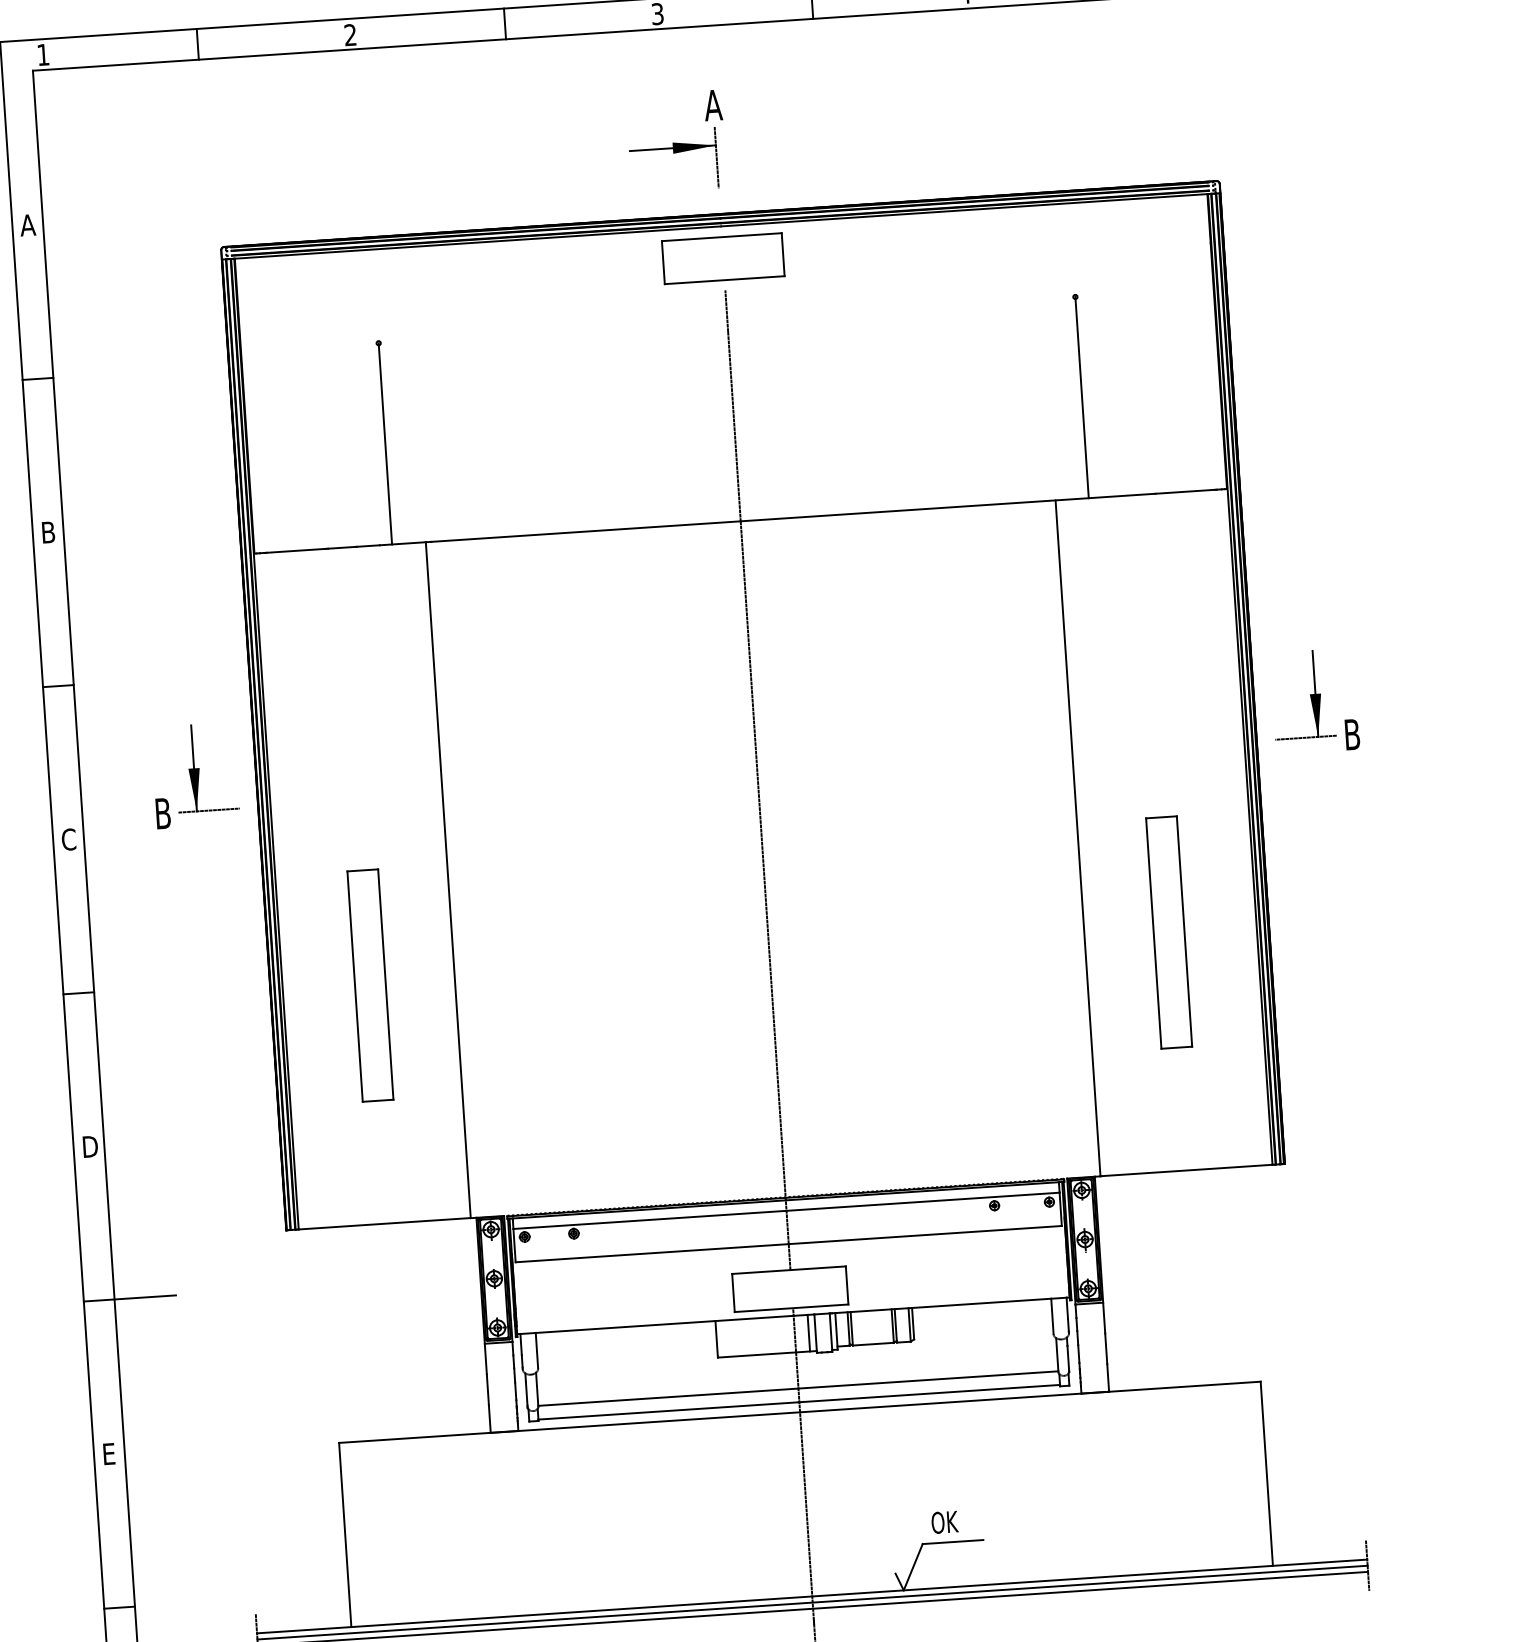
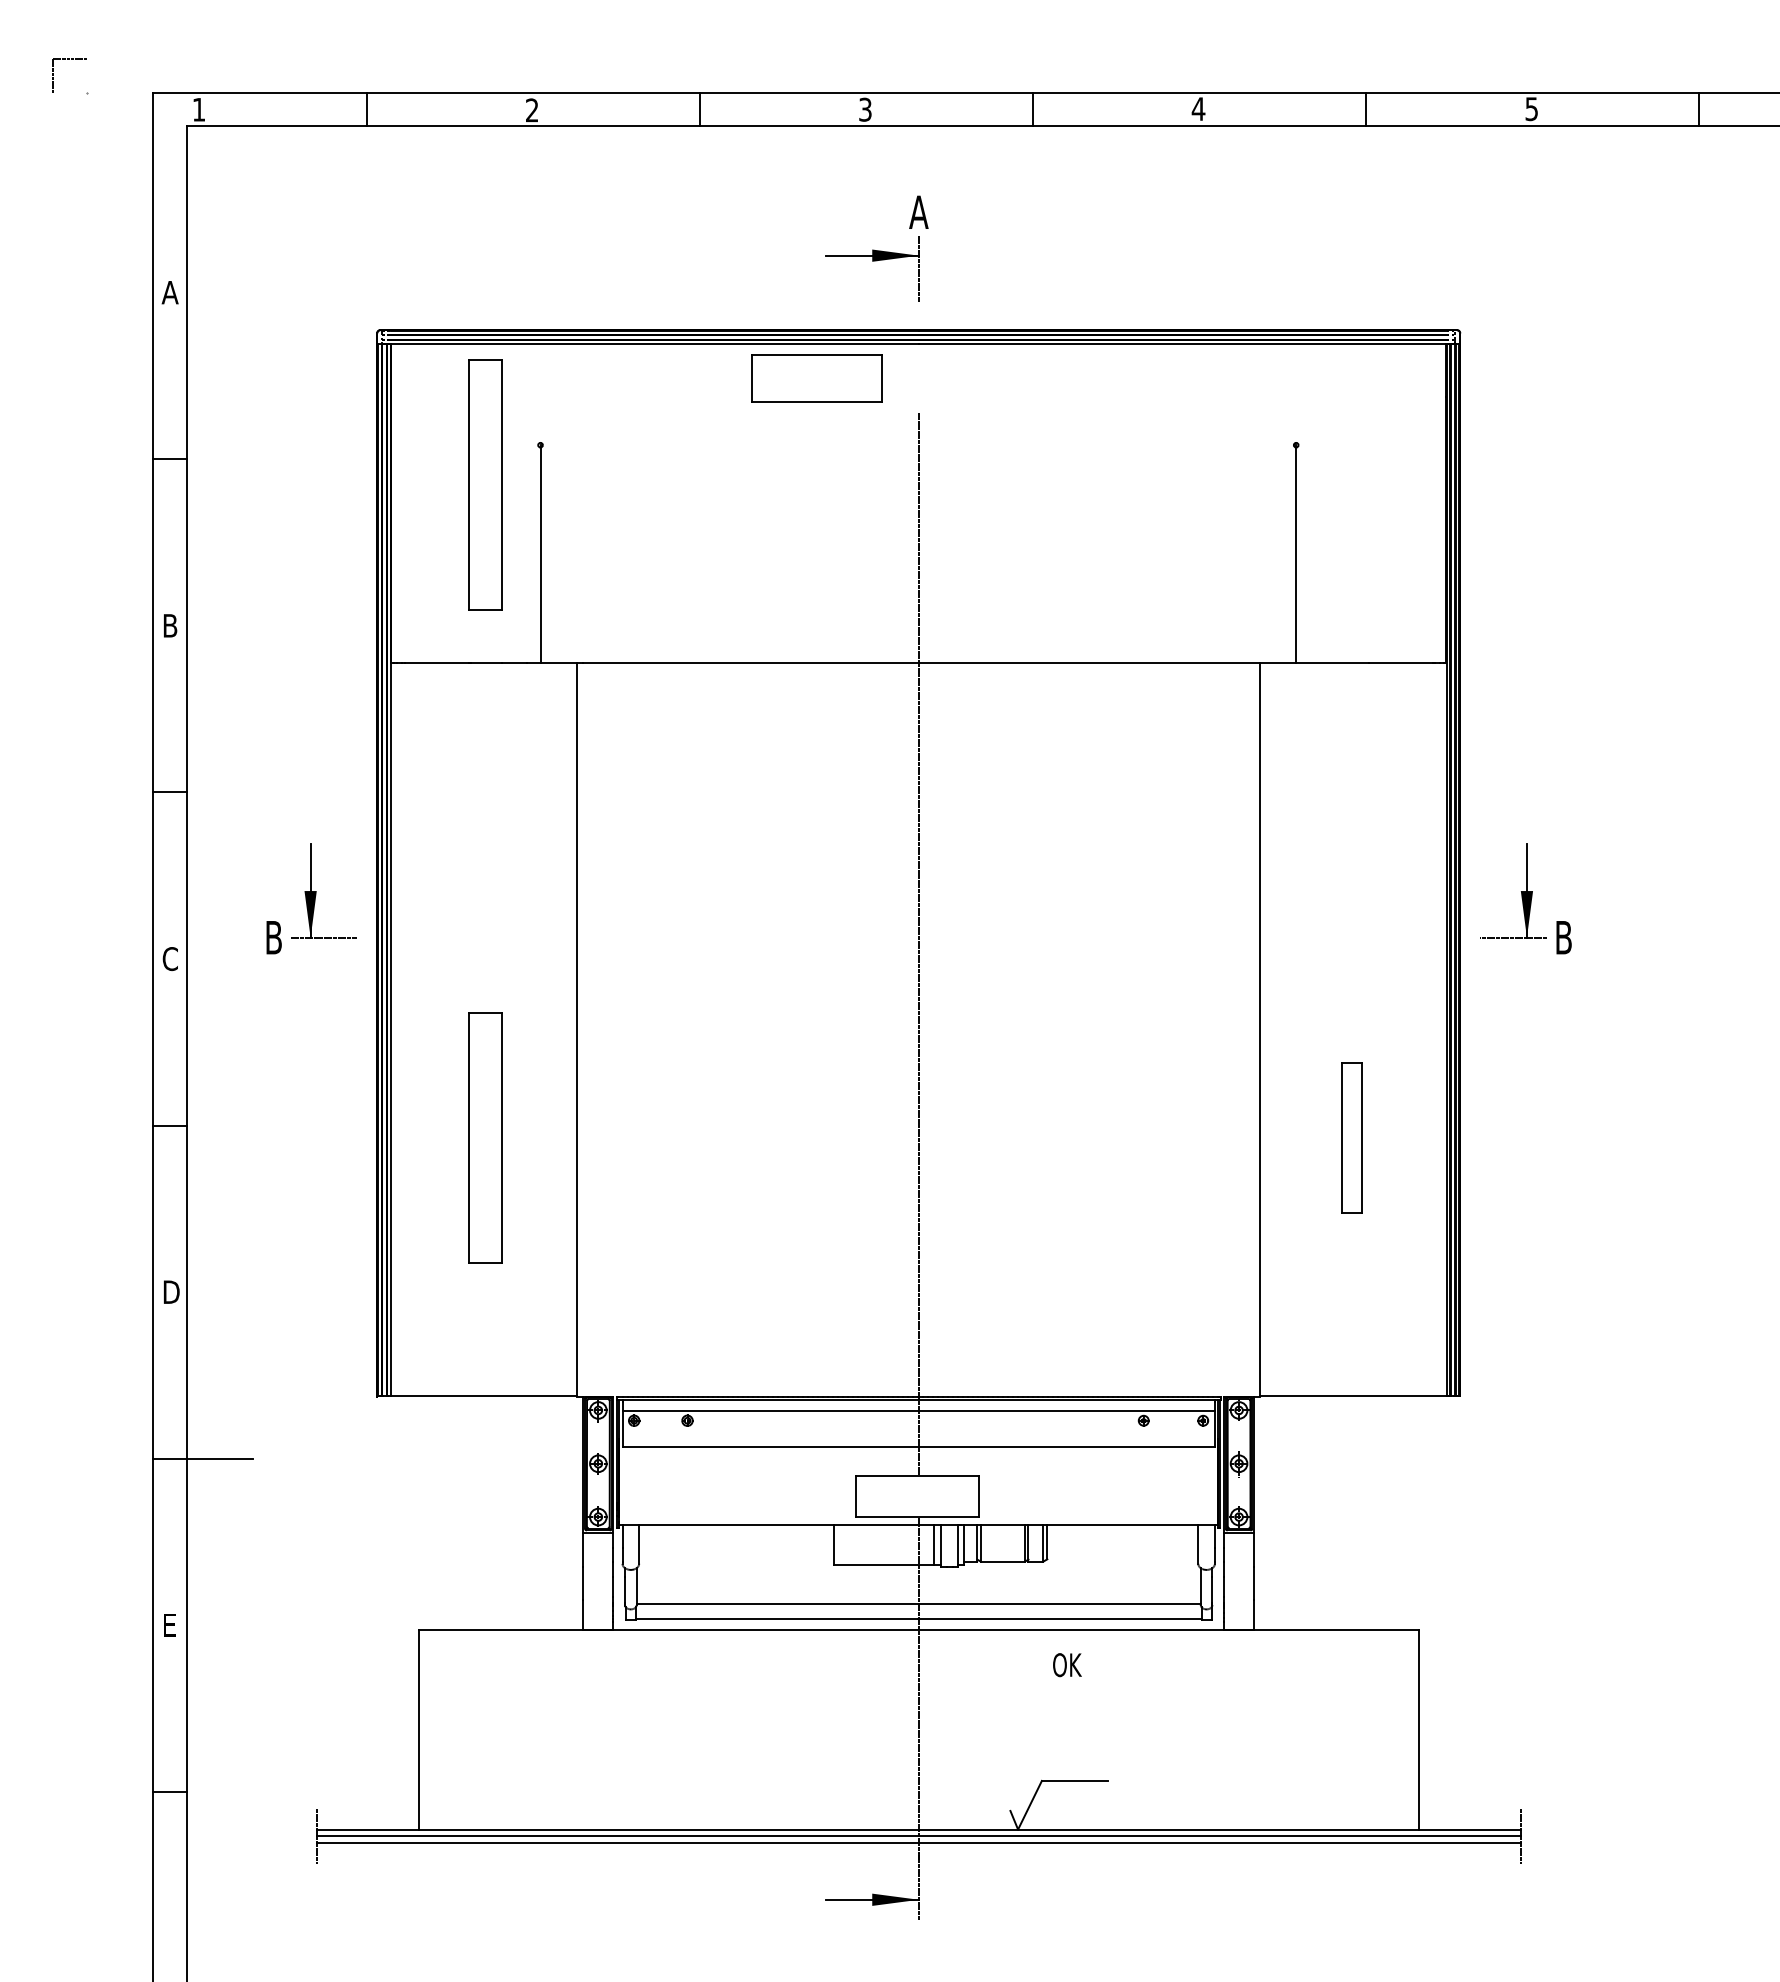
part: (723, 258) -> (816, 378), moved
part: (330, 382) -> (485, 484), added
part: (1168, 931) -> (1351, 1137), size x0.6
text: (945, 1522) -> (1067, 1665), moved

